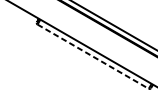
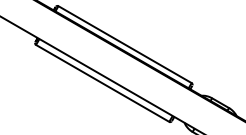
line: (93, 56) -> (102, 83), dashed -> solid

